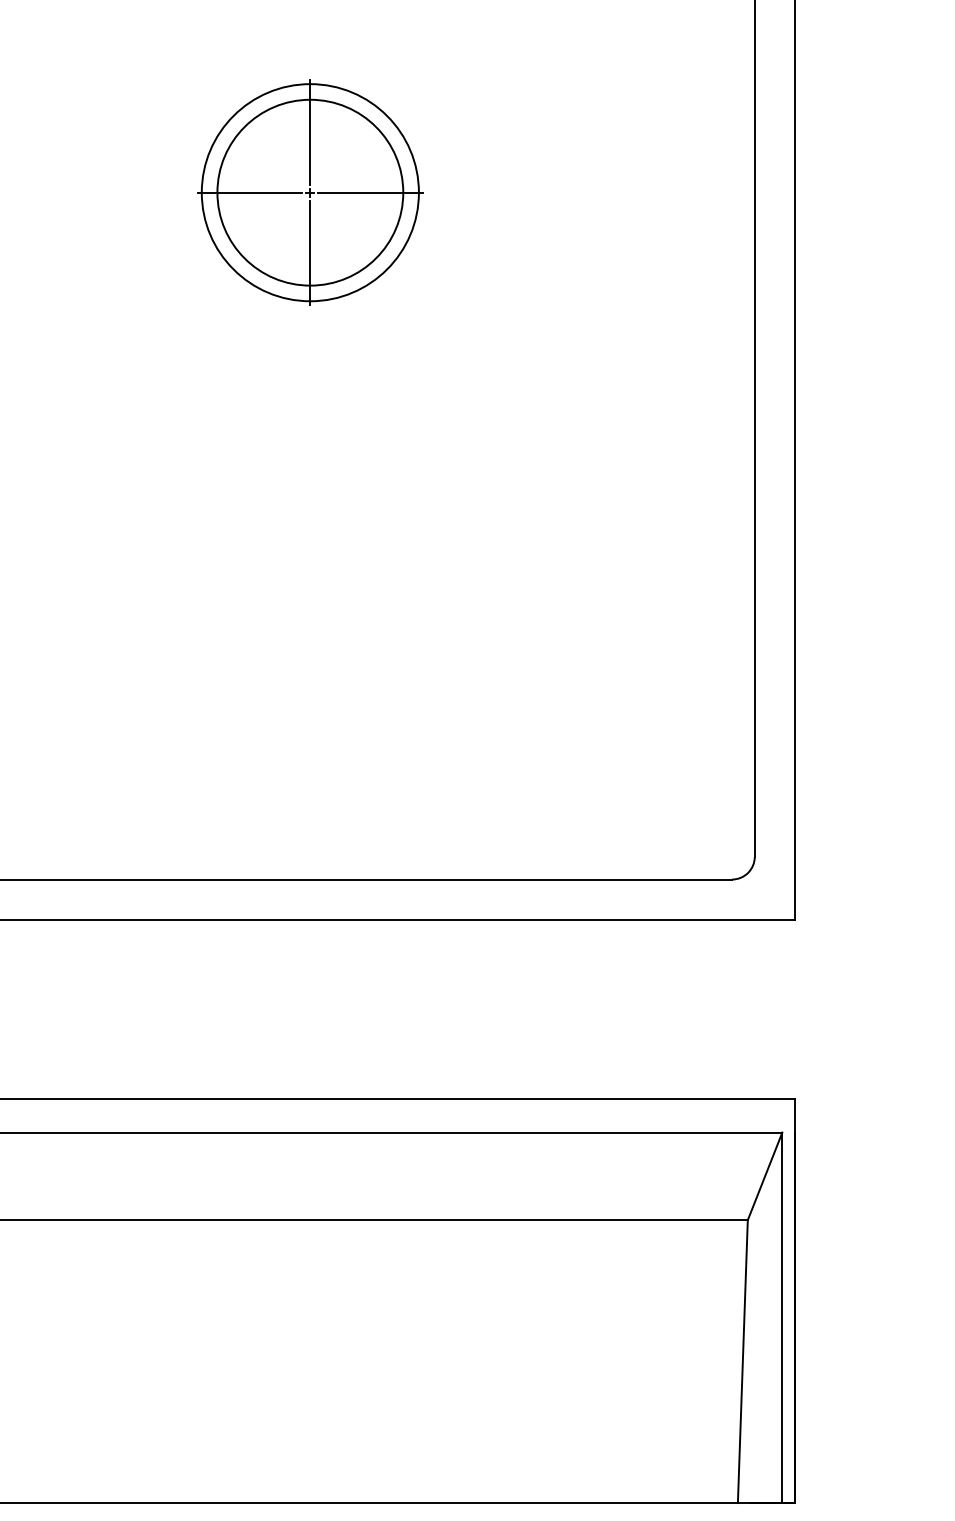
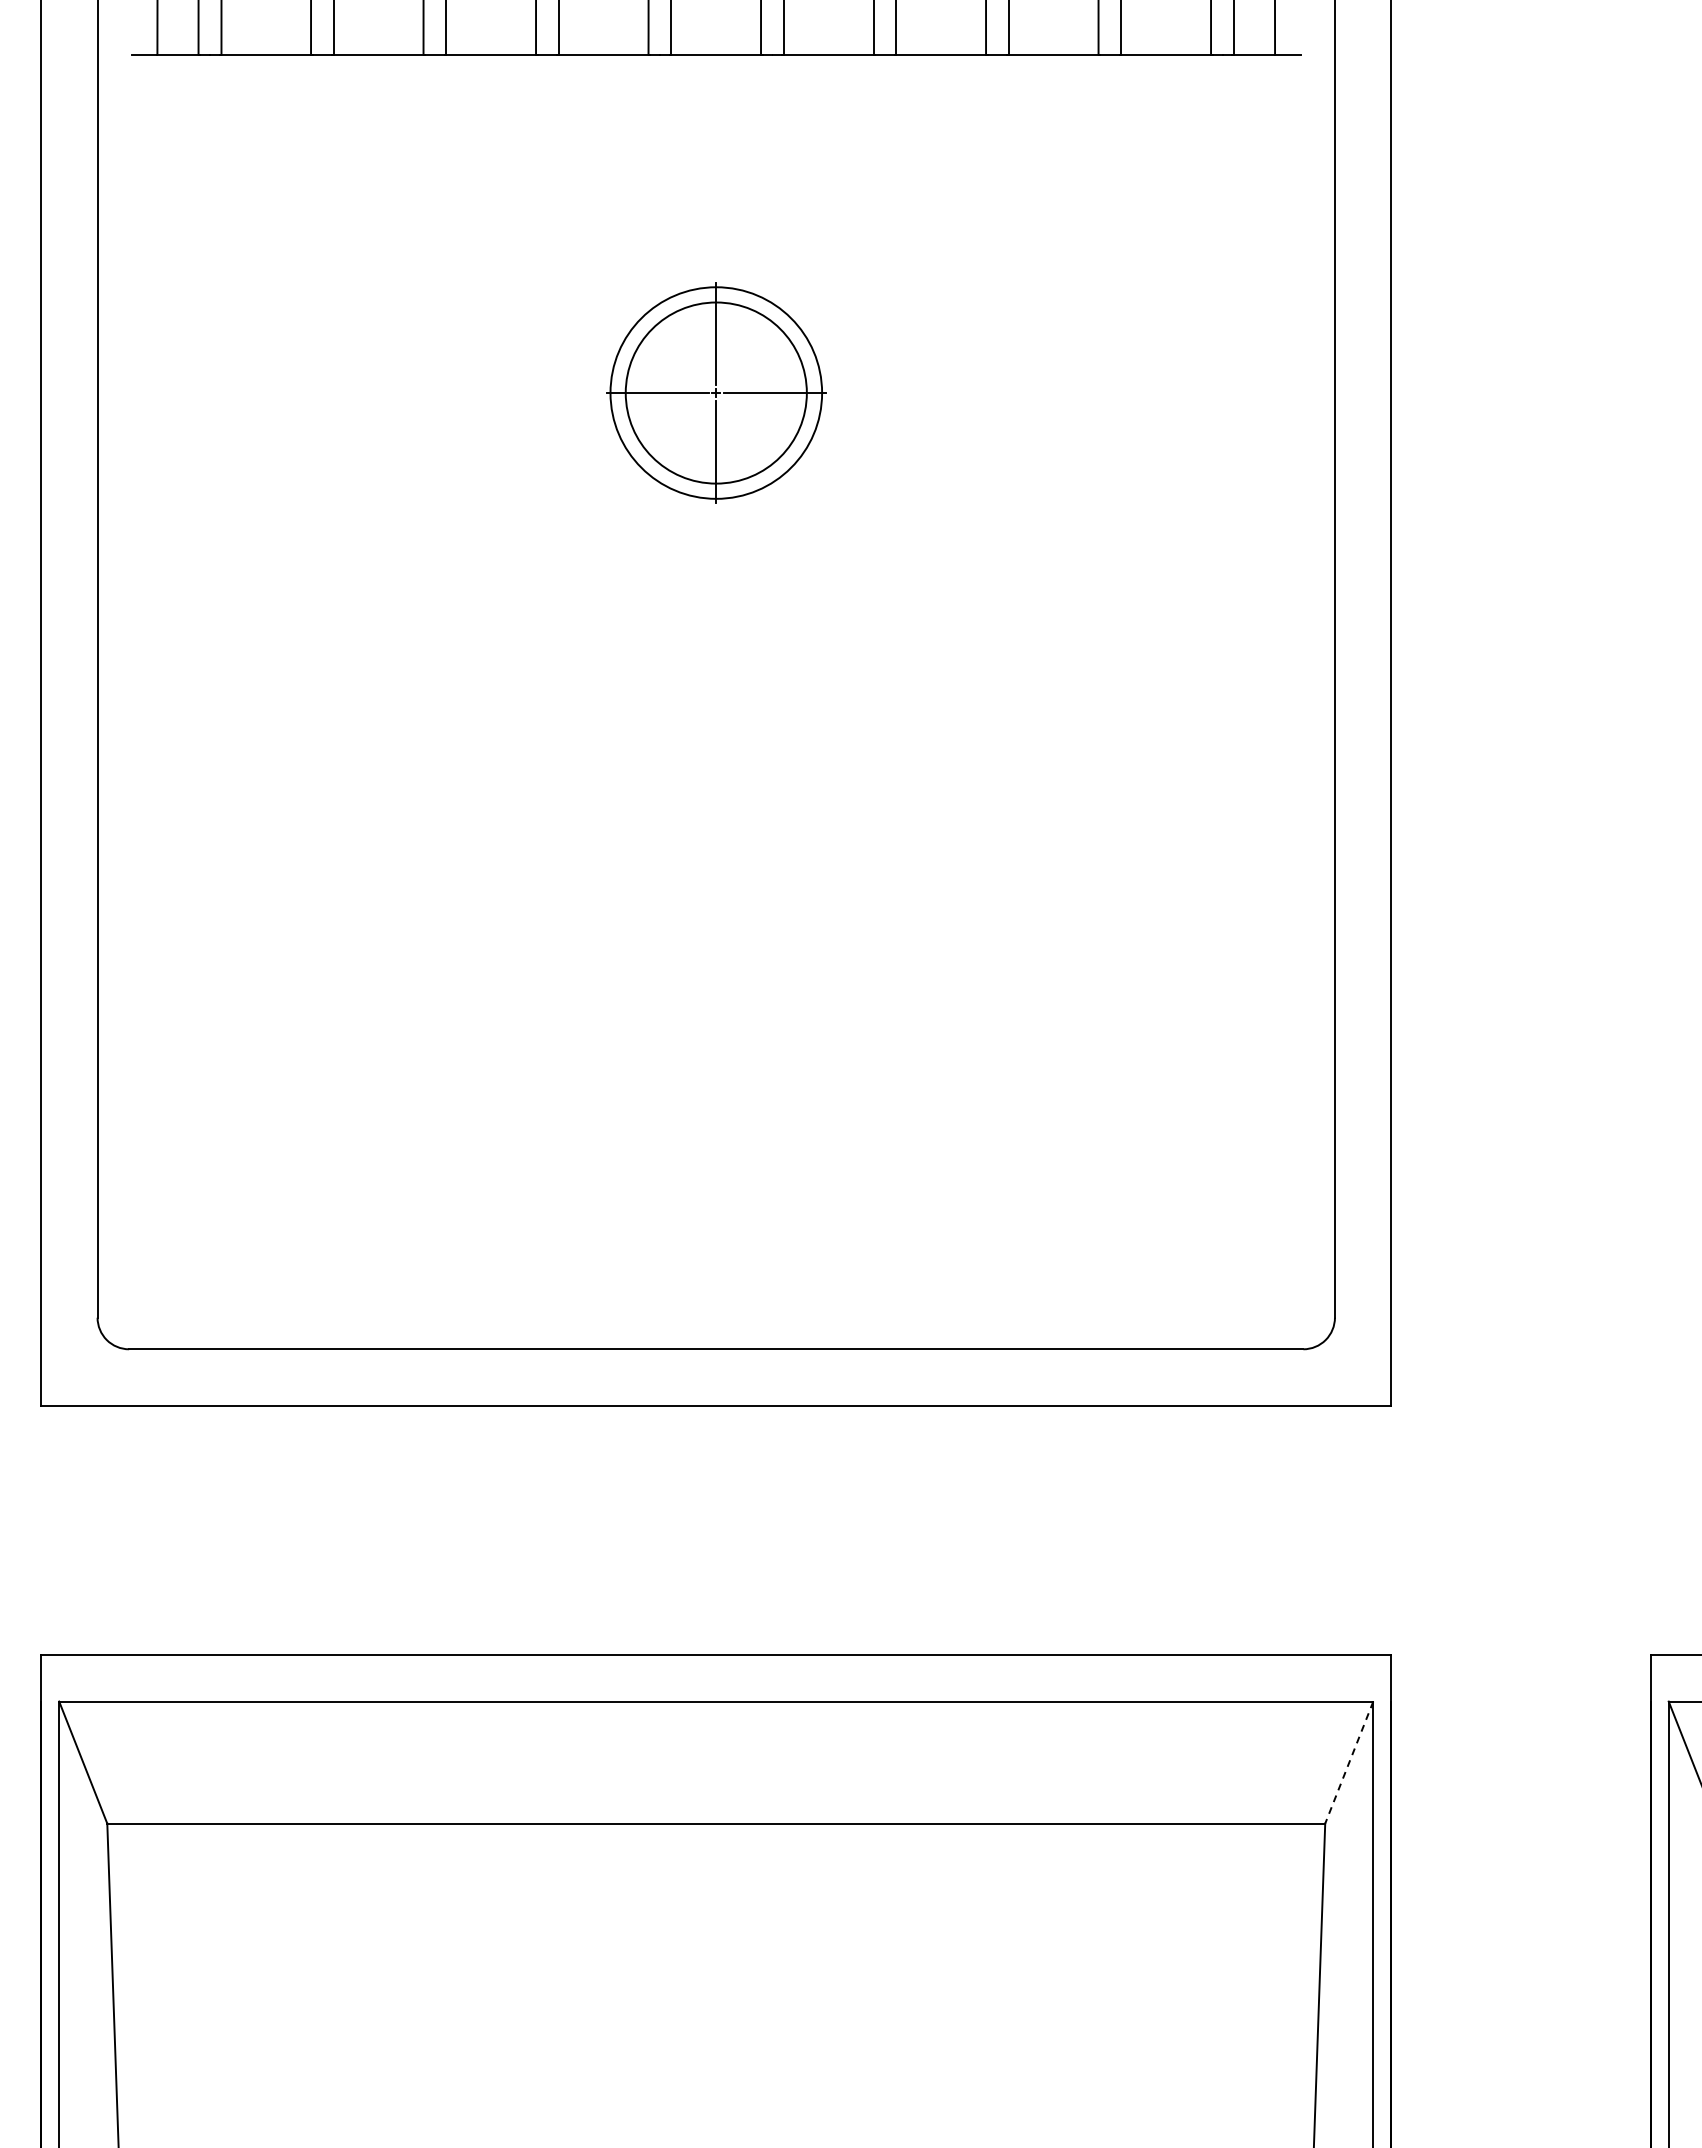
part: (310, 192) -> (716, 392), size x0.7
line: (765, 1176) -> (1349, 1762), solid -> dashed

